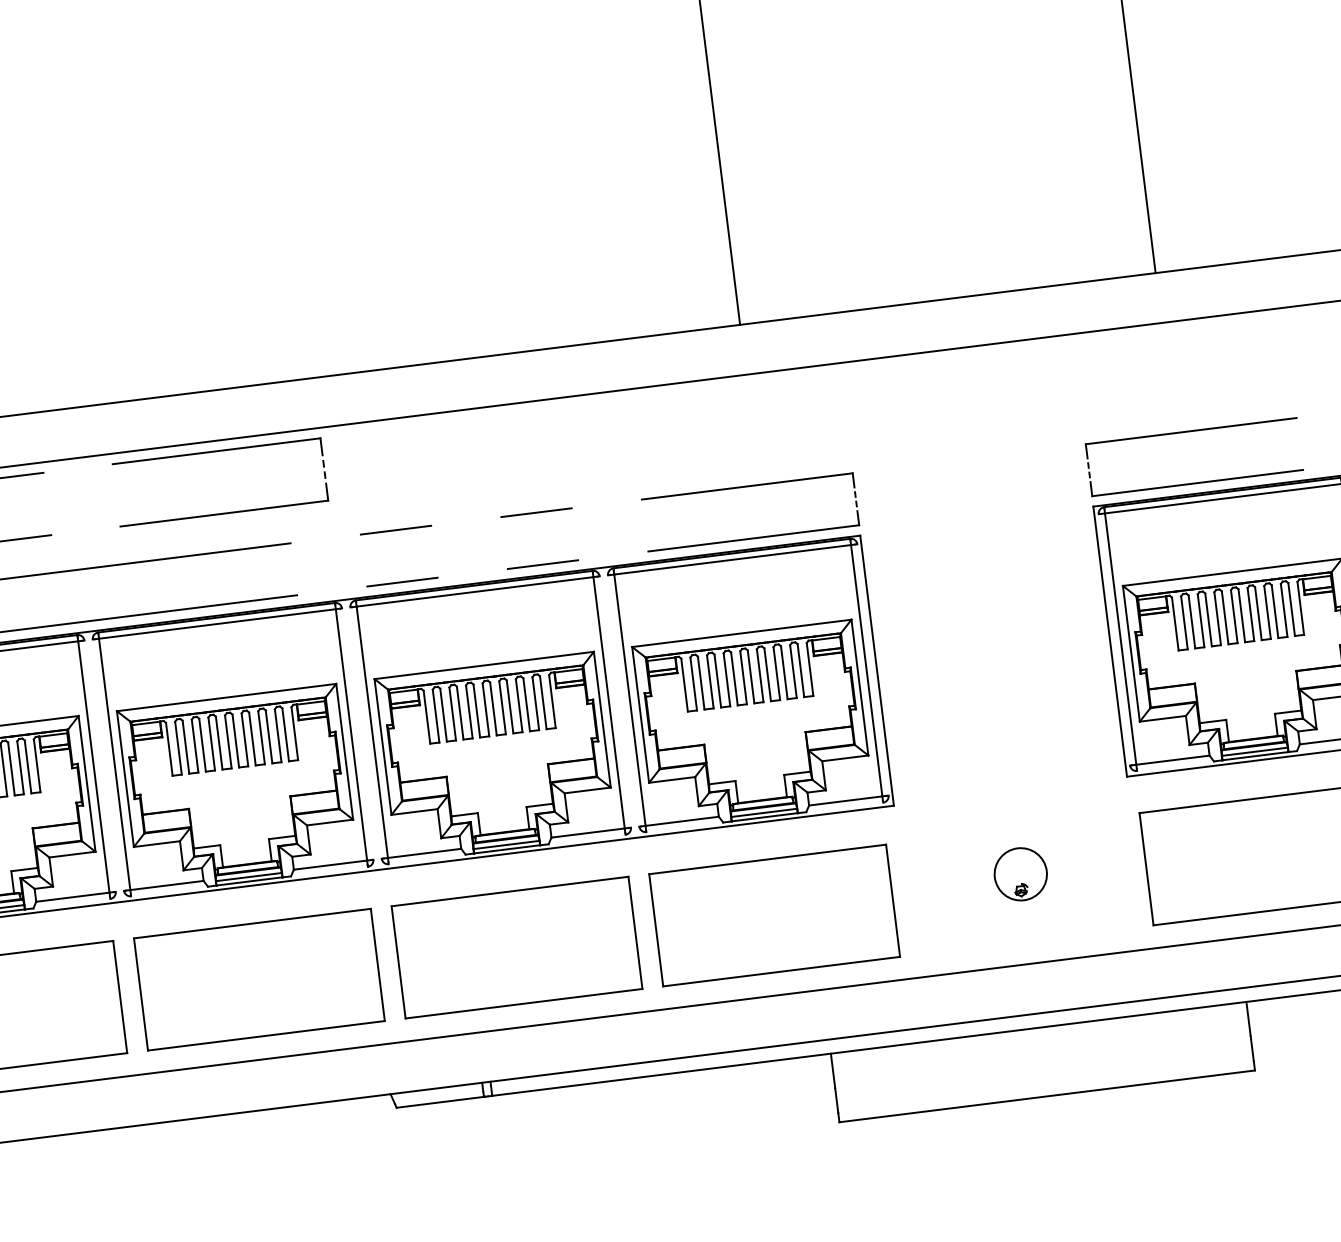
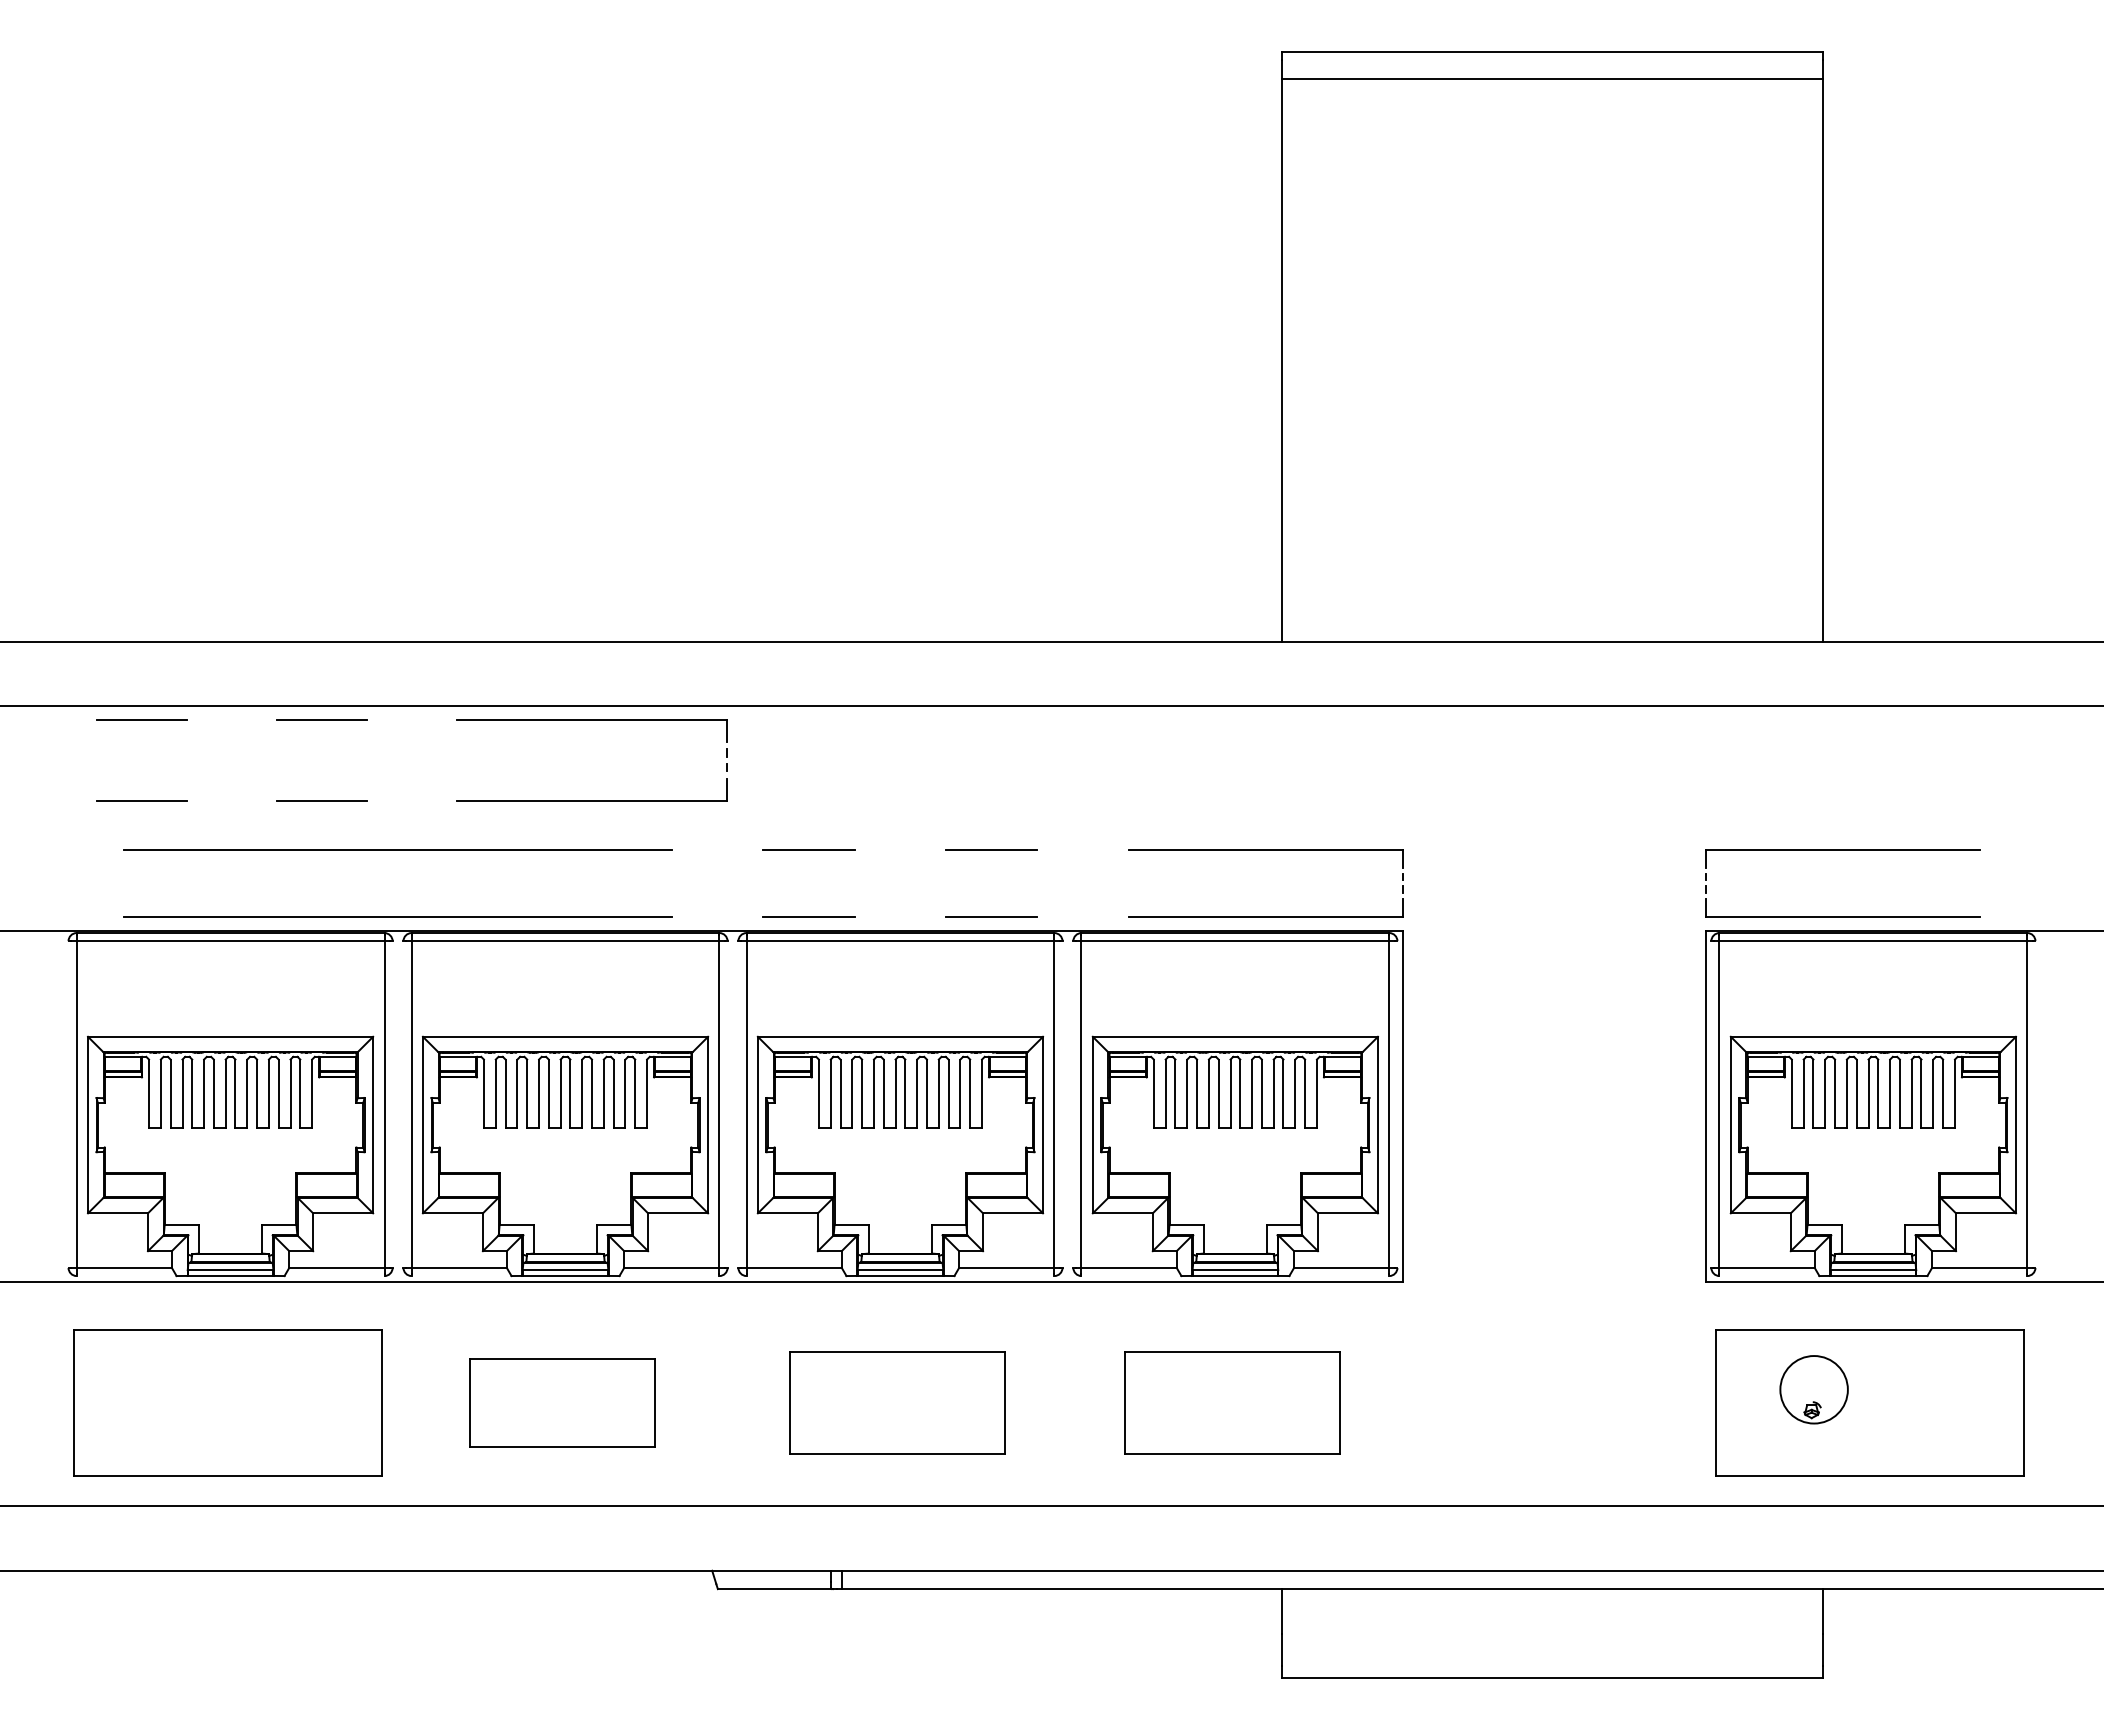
part: (1020, 874) -> (1813, 1389), moved
part: (773, 915) -> (1231, 1402), size x0.7
part: (516, 947) -> (897, 1402), size x0.7
part: (259, 979) -> (562, 1402), size x0.6

